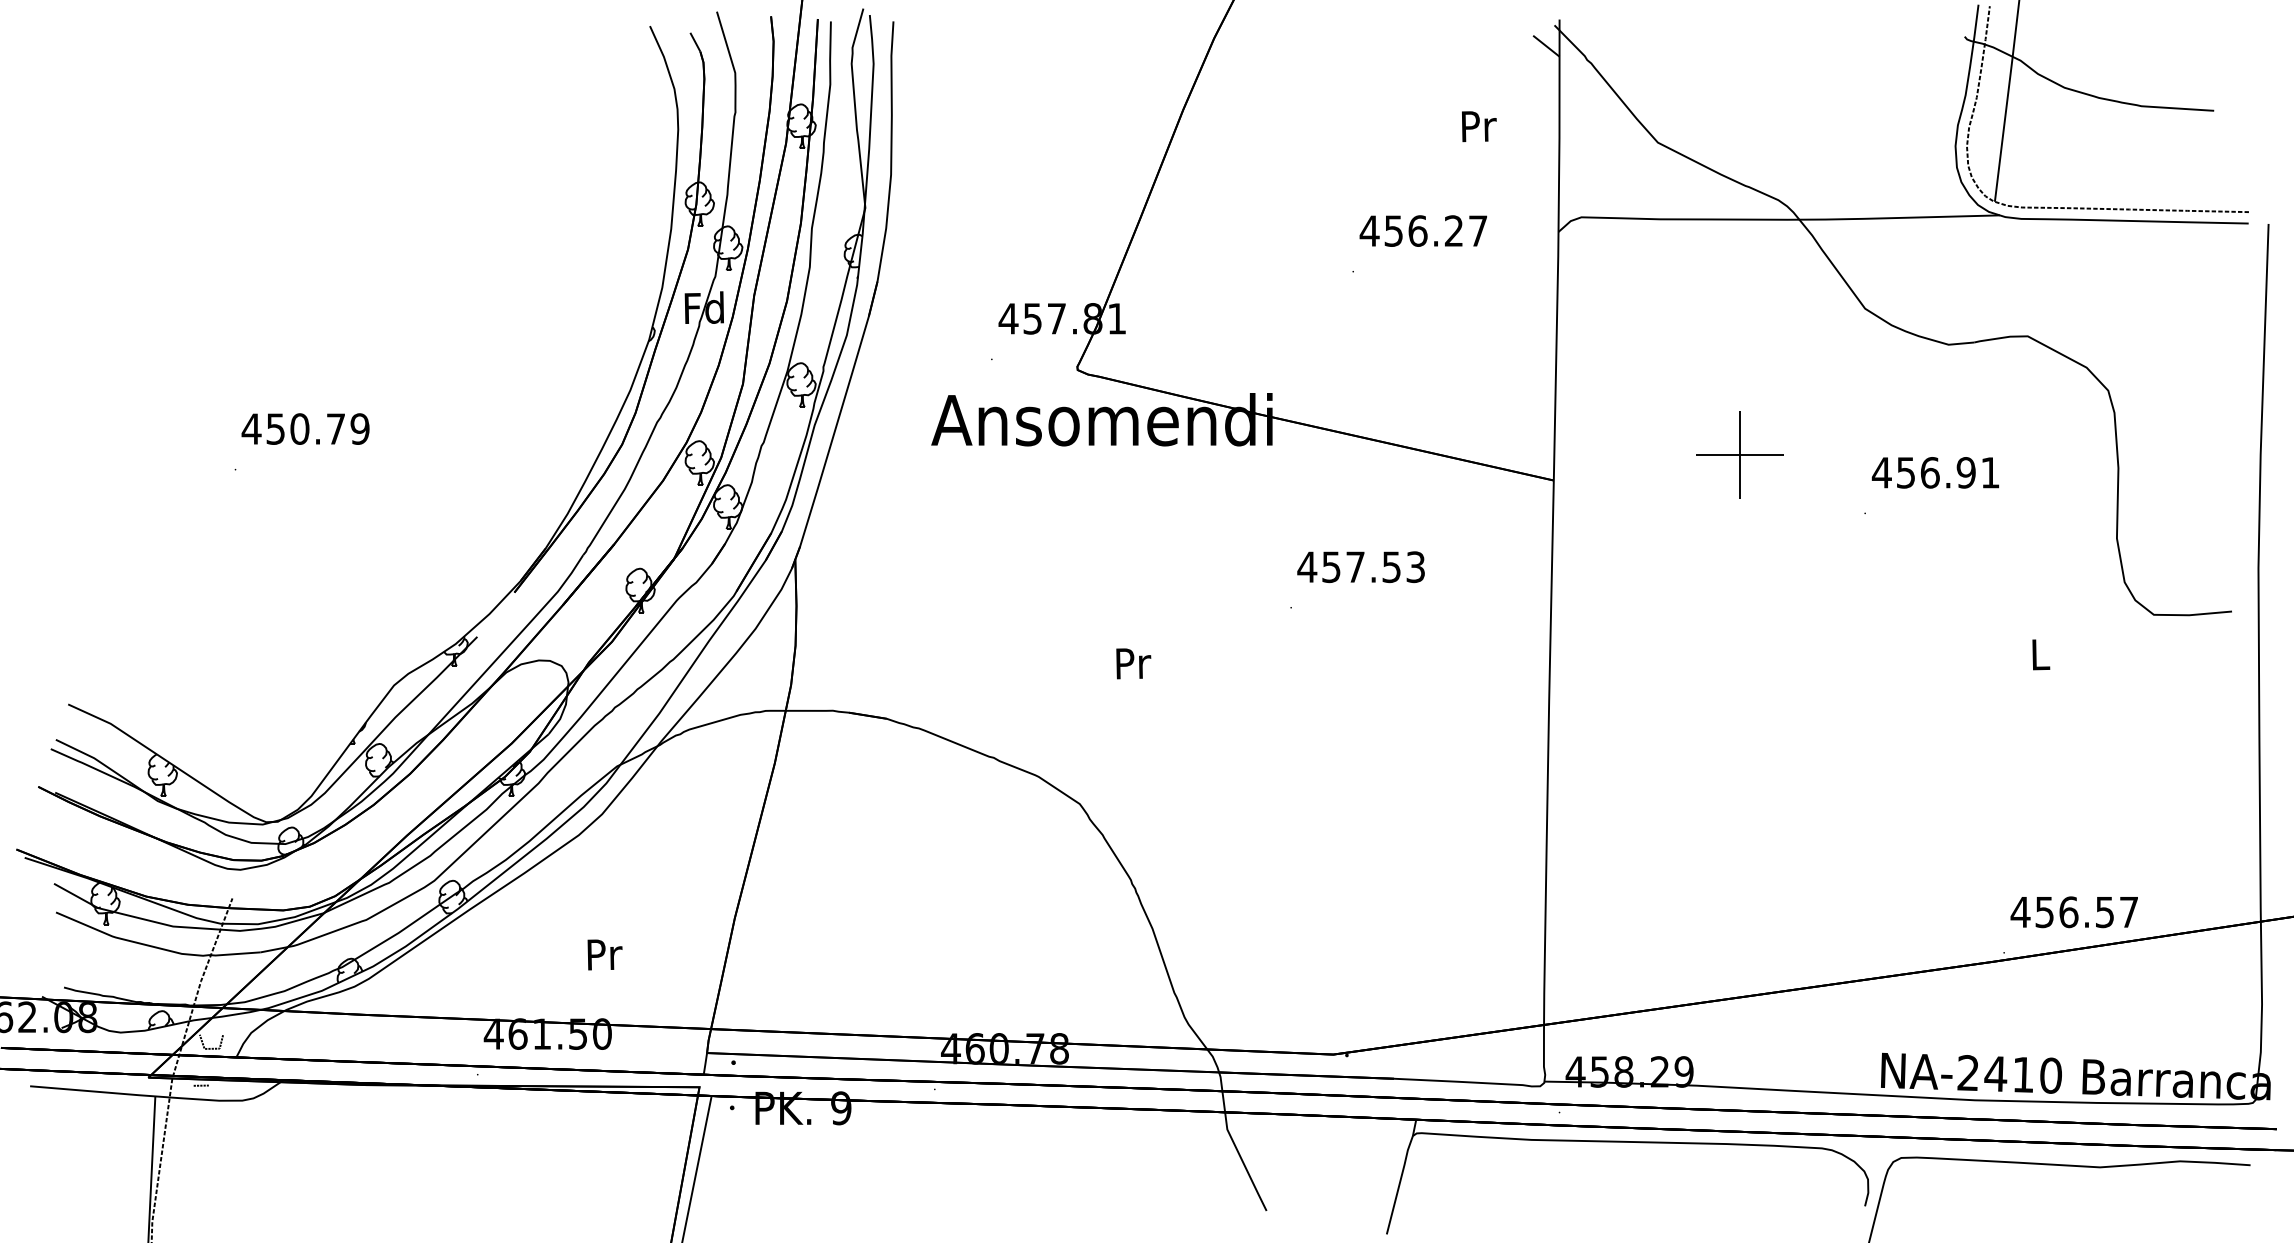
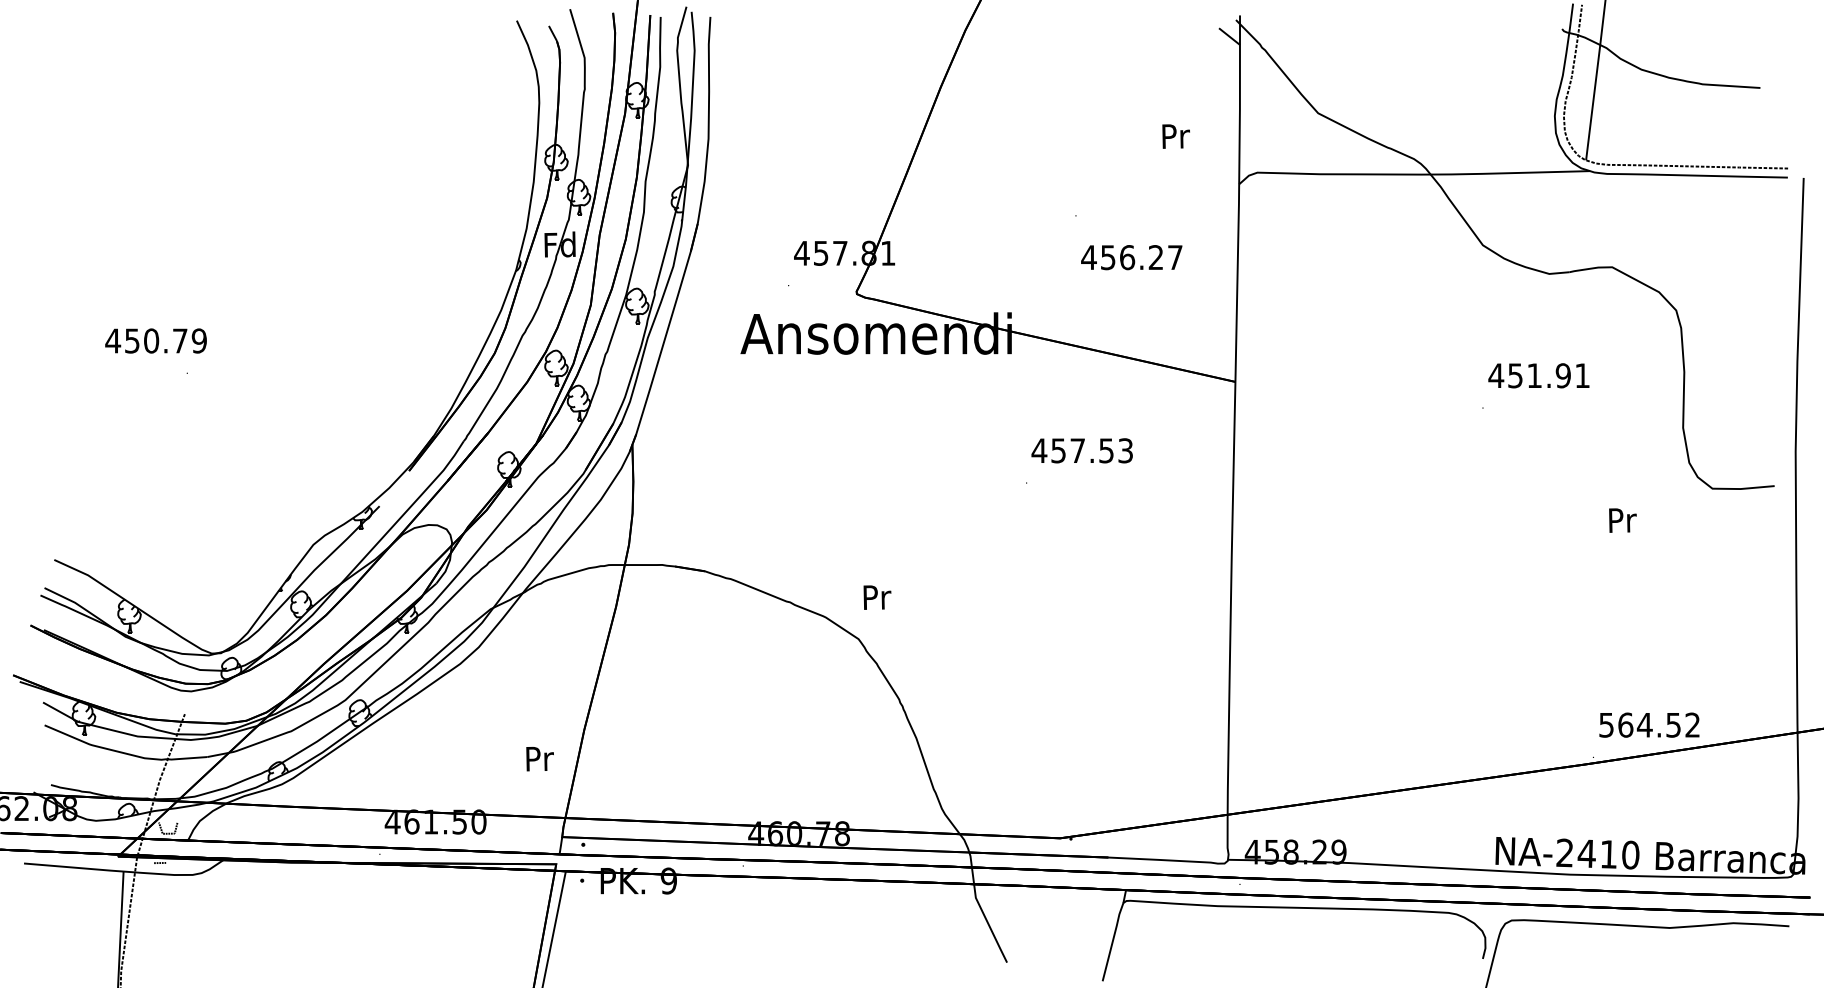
text: (1478, 126) -> (1175, 136), moved
text: (1423, 230) -> (1131, 257), moved
text: (304, 428) -> (155, 340), moved
part: (1740, 454) -> (1383, 361), removed
text: (1929, 472) -> (1534, 375), 456.91 -> 451.91
text: (2040, 654) -> (1622, 520), L -> Pr
text: (1133, 663) -> (877, 597), moved
text: (2073, 911) -> (1648, 724), 456.57 -> 564.52
text: (604, 955) -> (539, 759), moved

